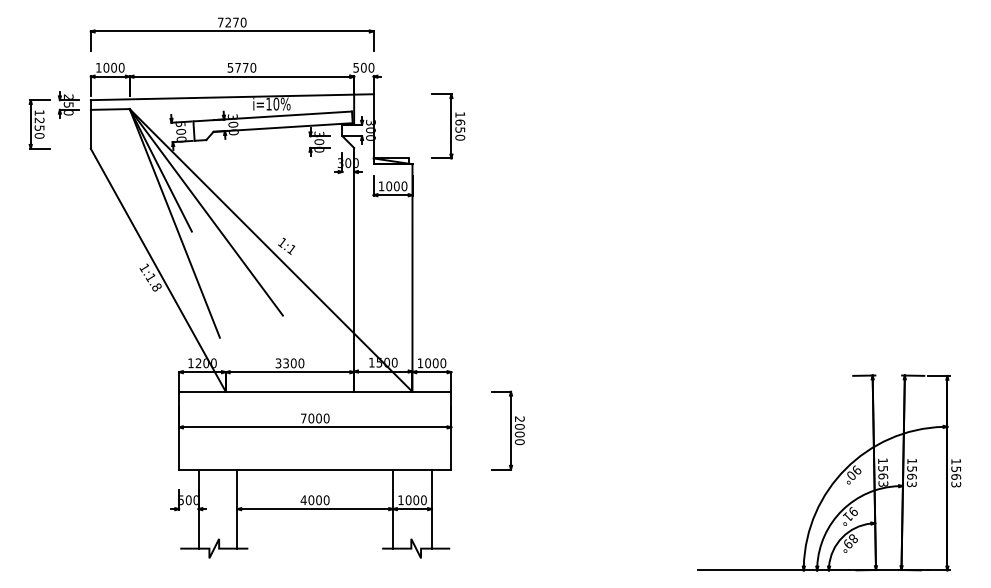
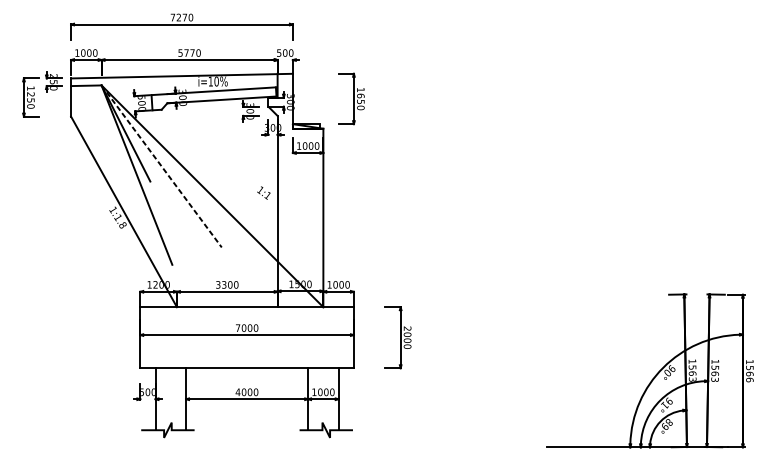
line: (206, 212) -> (161, 166), solid -> dashed
text: (286, 245) -> (263, 192), moved
text: (956, 484) -> (750, 379), 1563 -> 1566

